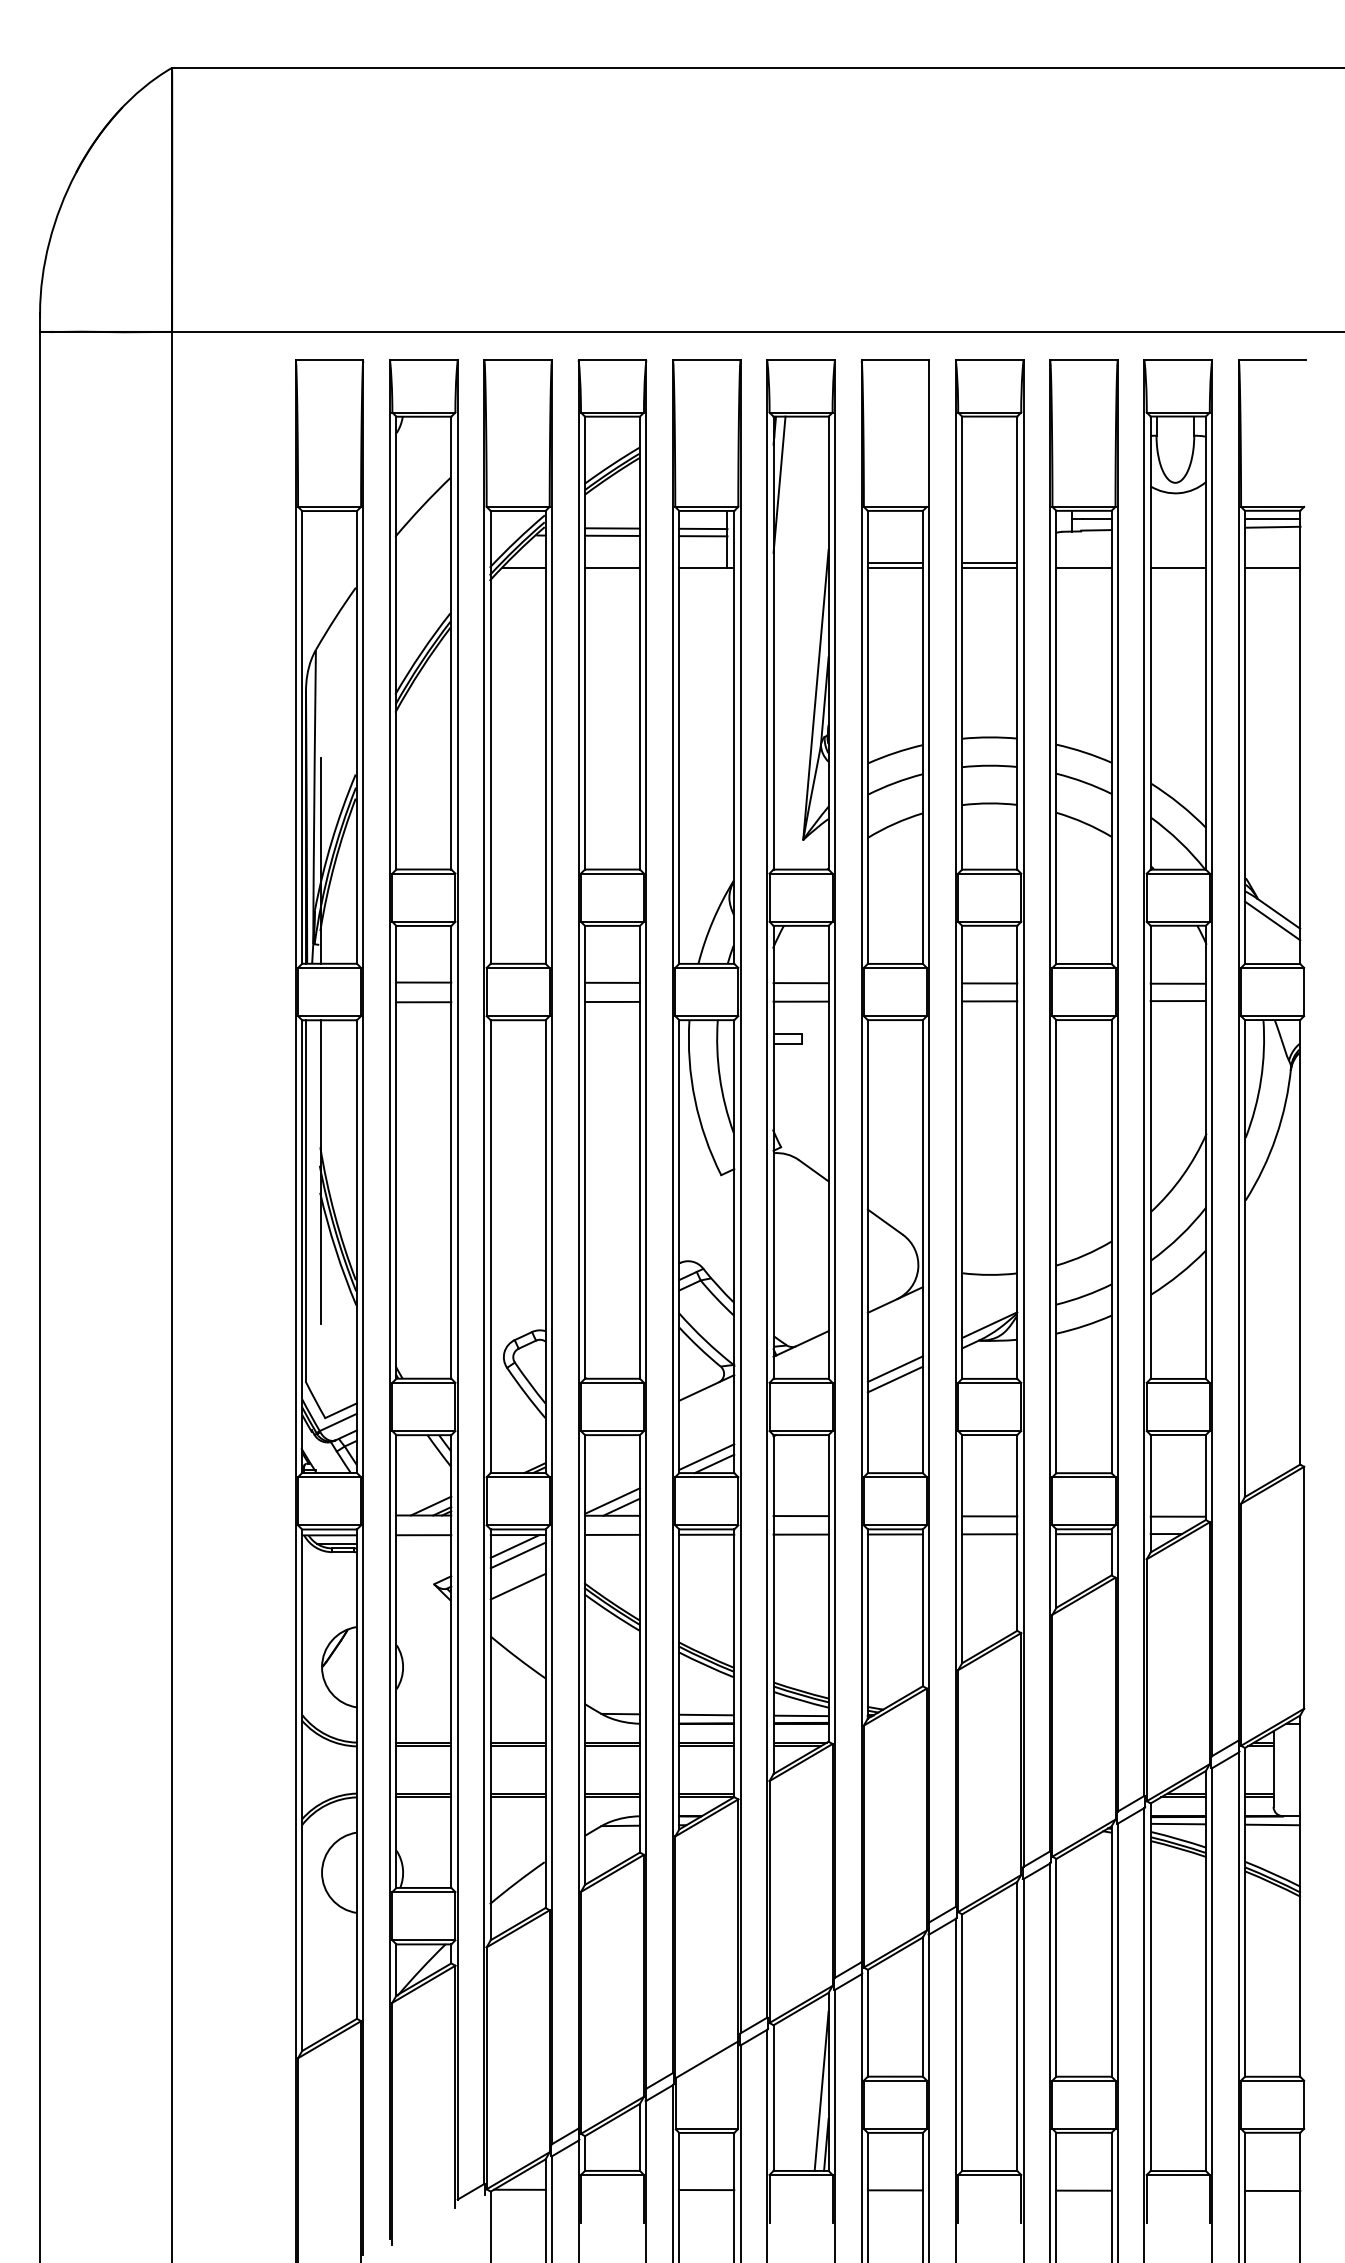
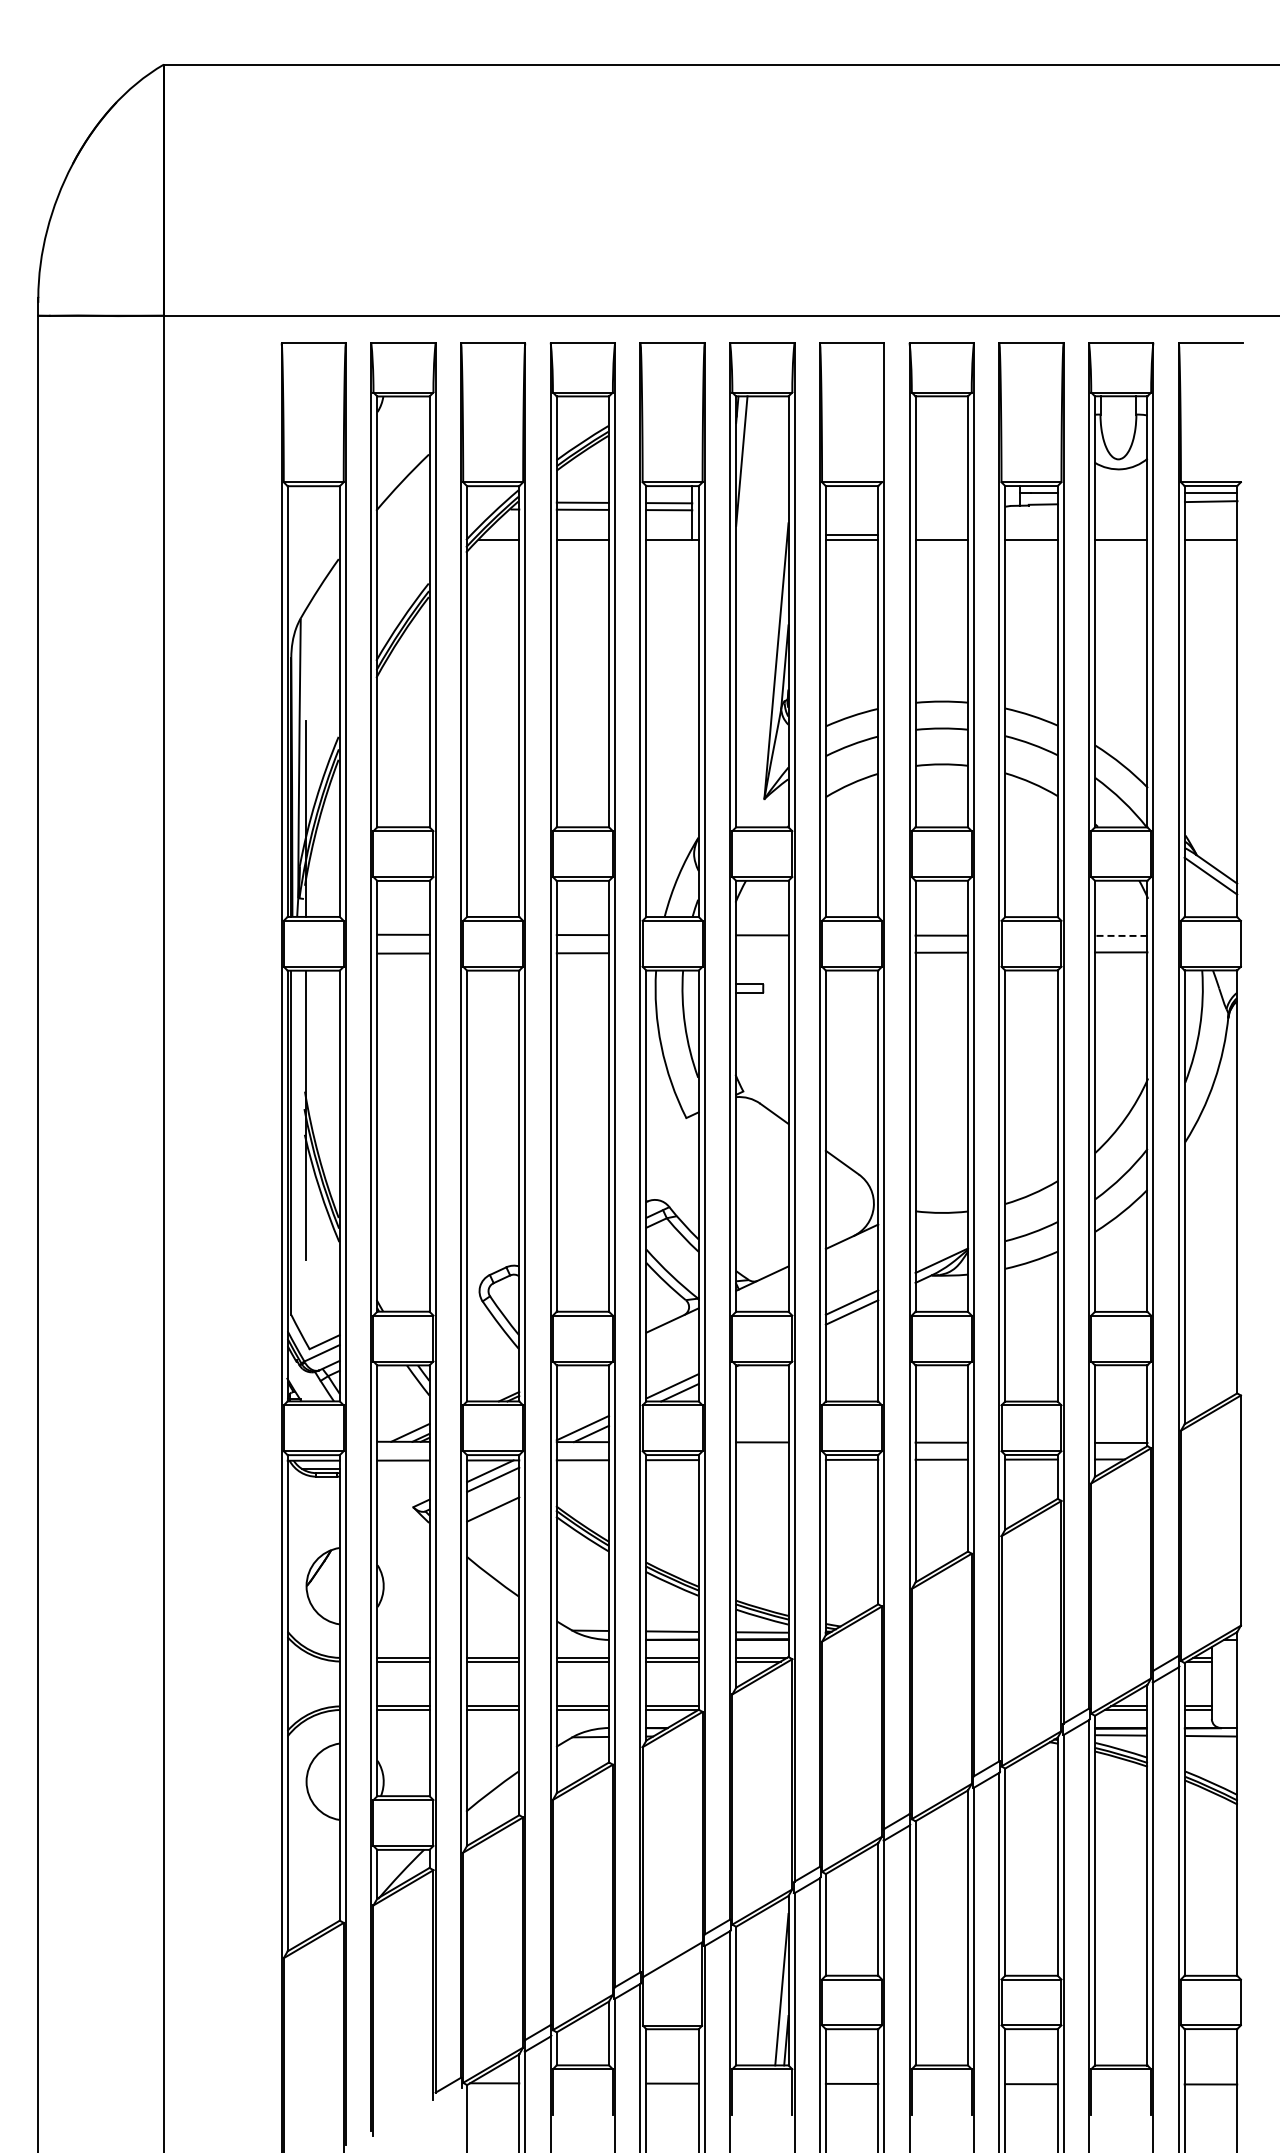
line: (989, 562) -> (941, 535), removed
line: (1177, 983) -> (1120, 935), solid -> dashed
line: (801, 1001) -> (762, 952), removed
line: (801, 1534) -> (762, 1459), removed

